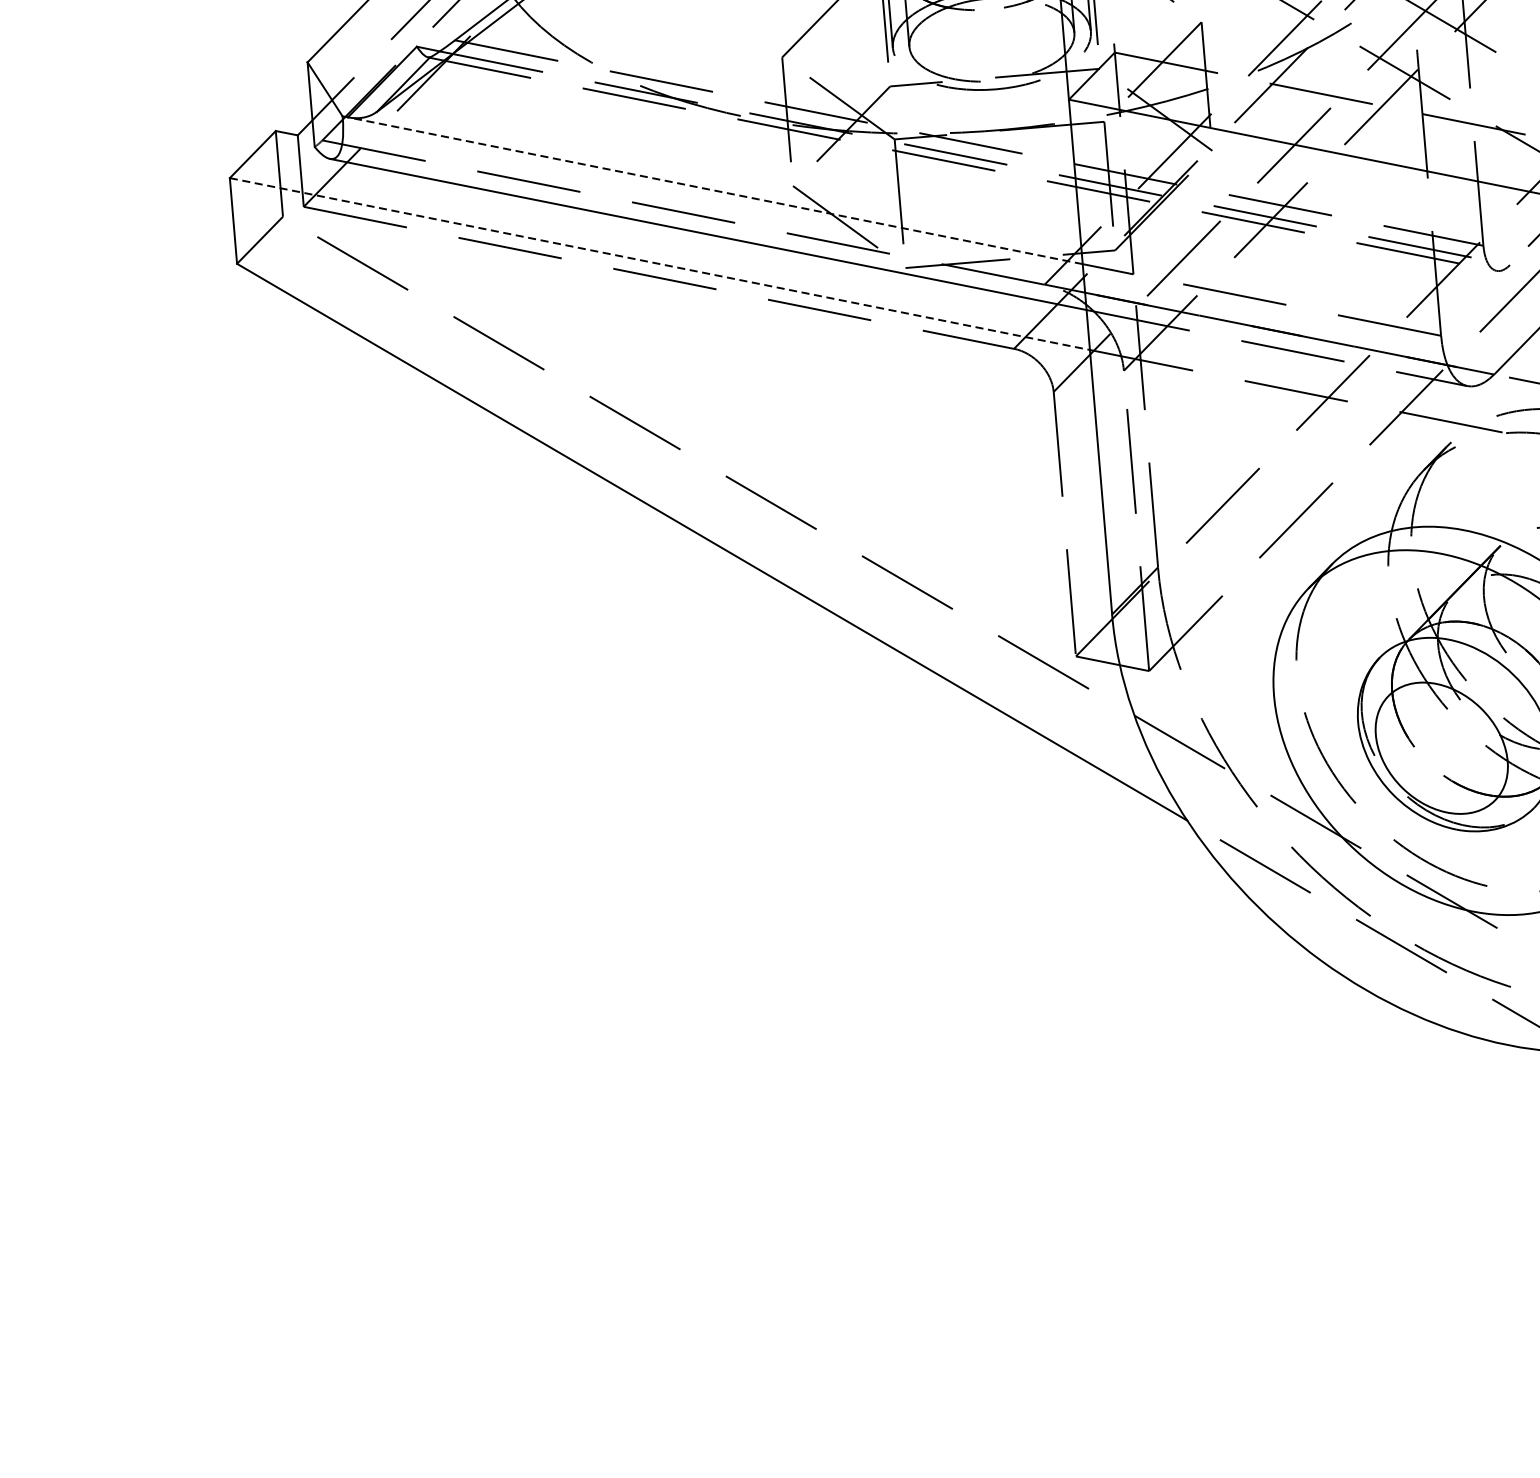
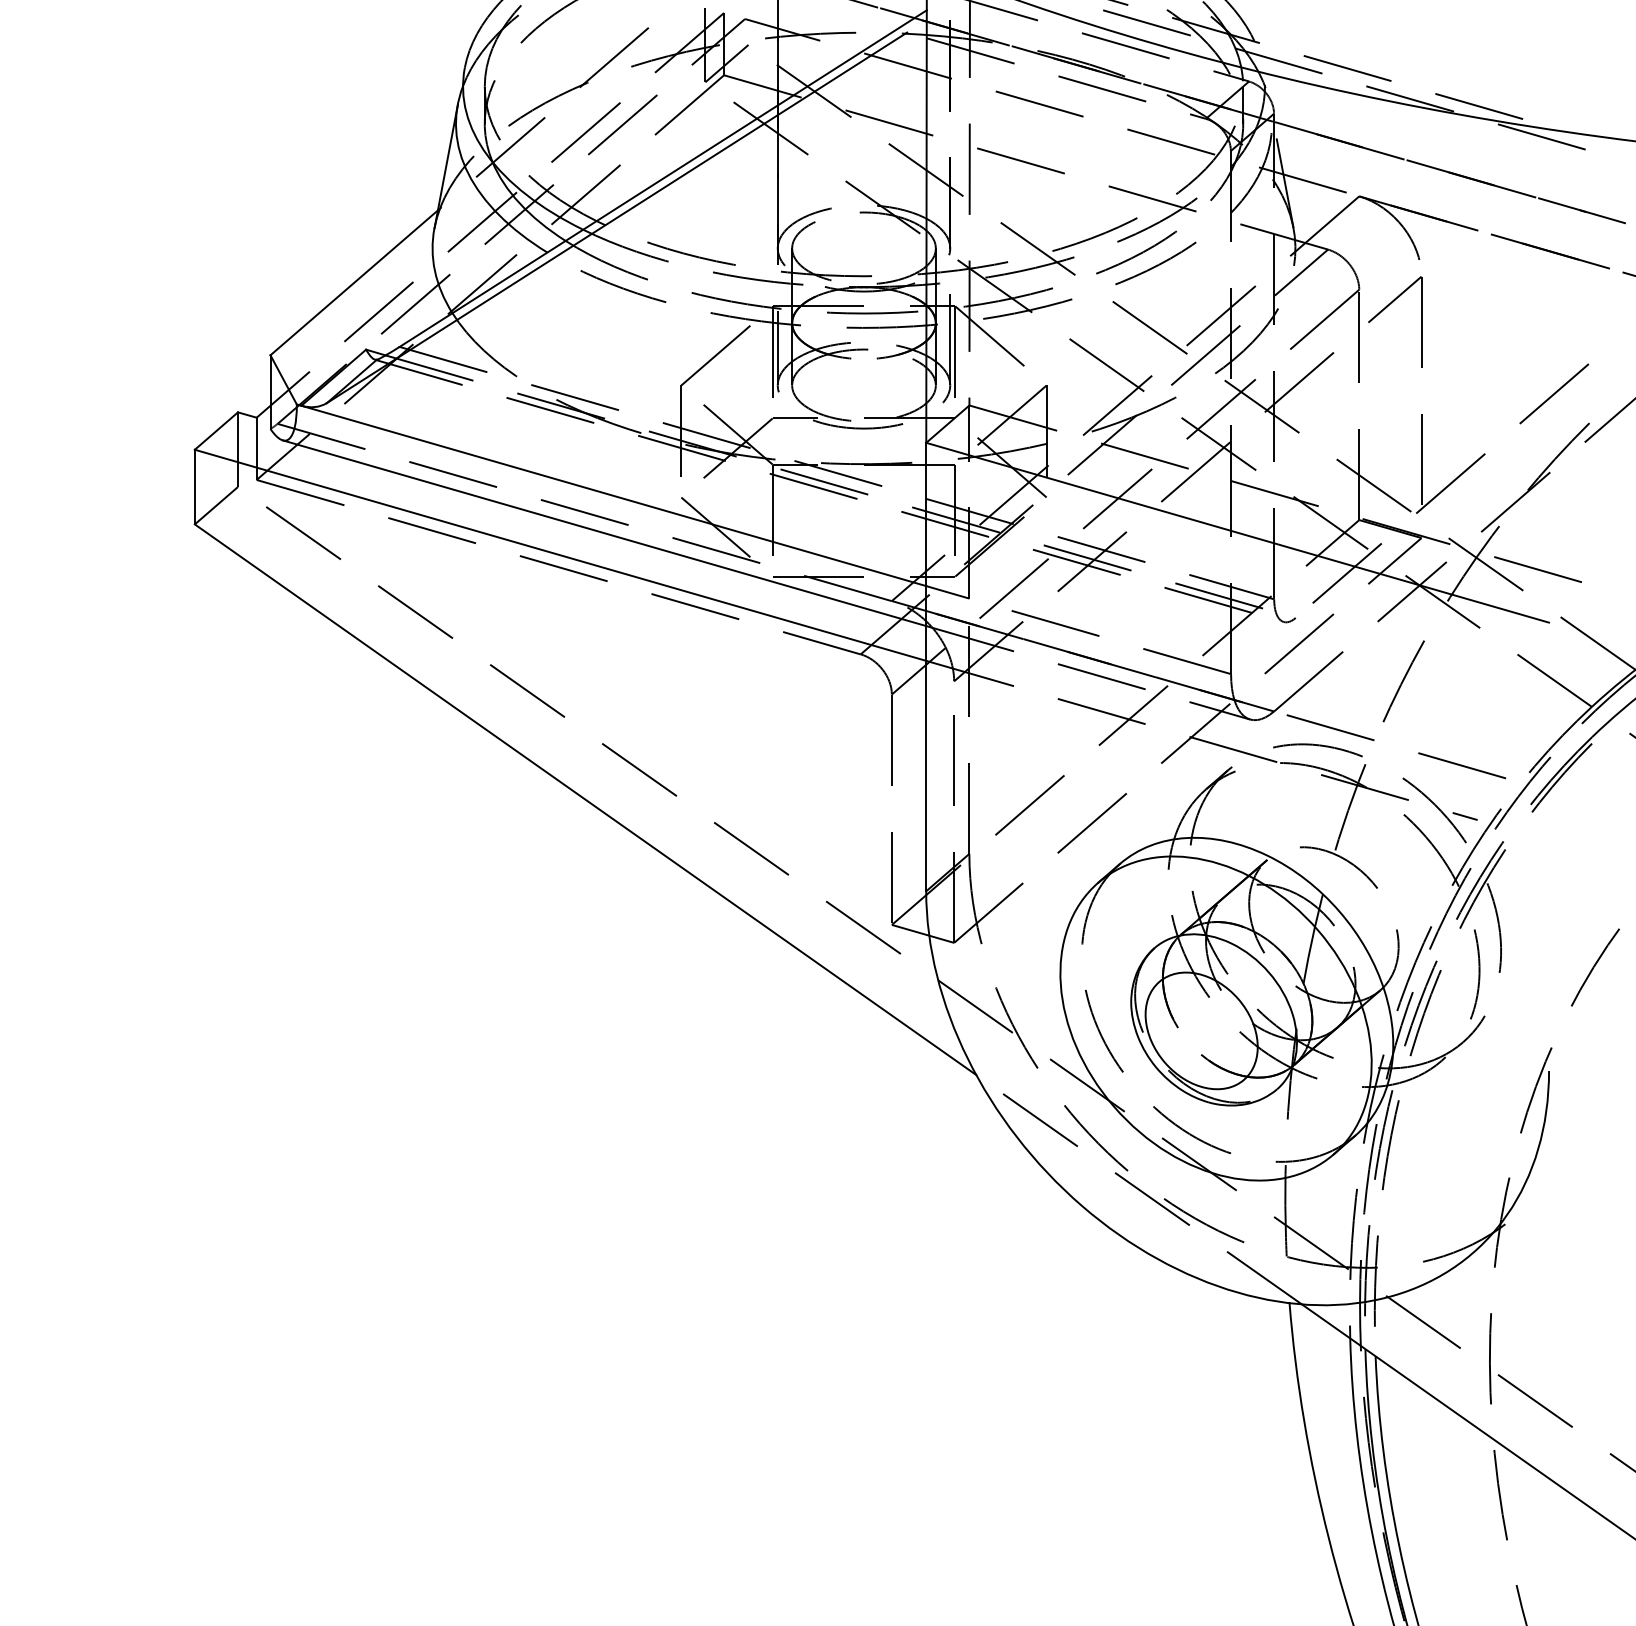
line: (714, 190) -> (613, 495), dashed -> solid
line: (659, 264) -> (560, 555), dashed -> solid

